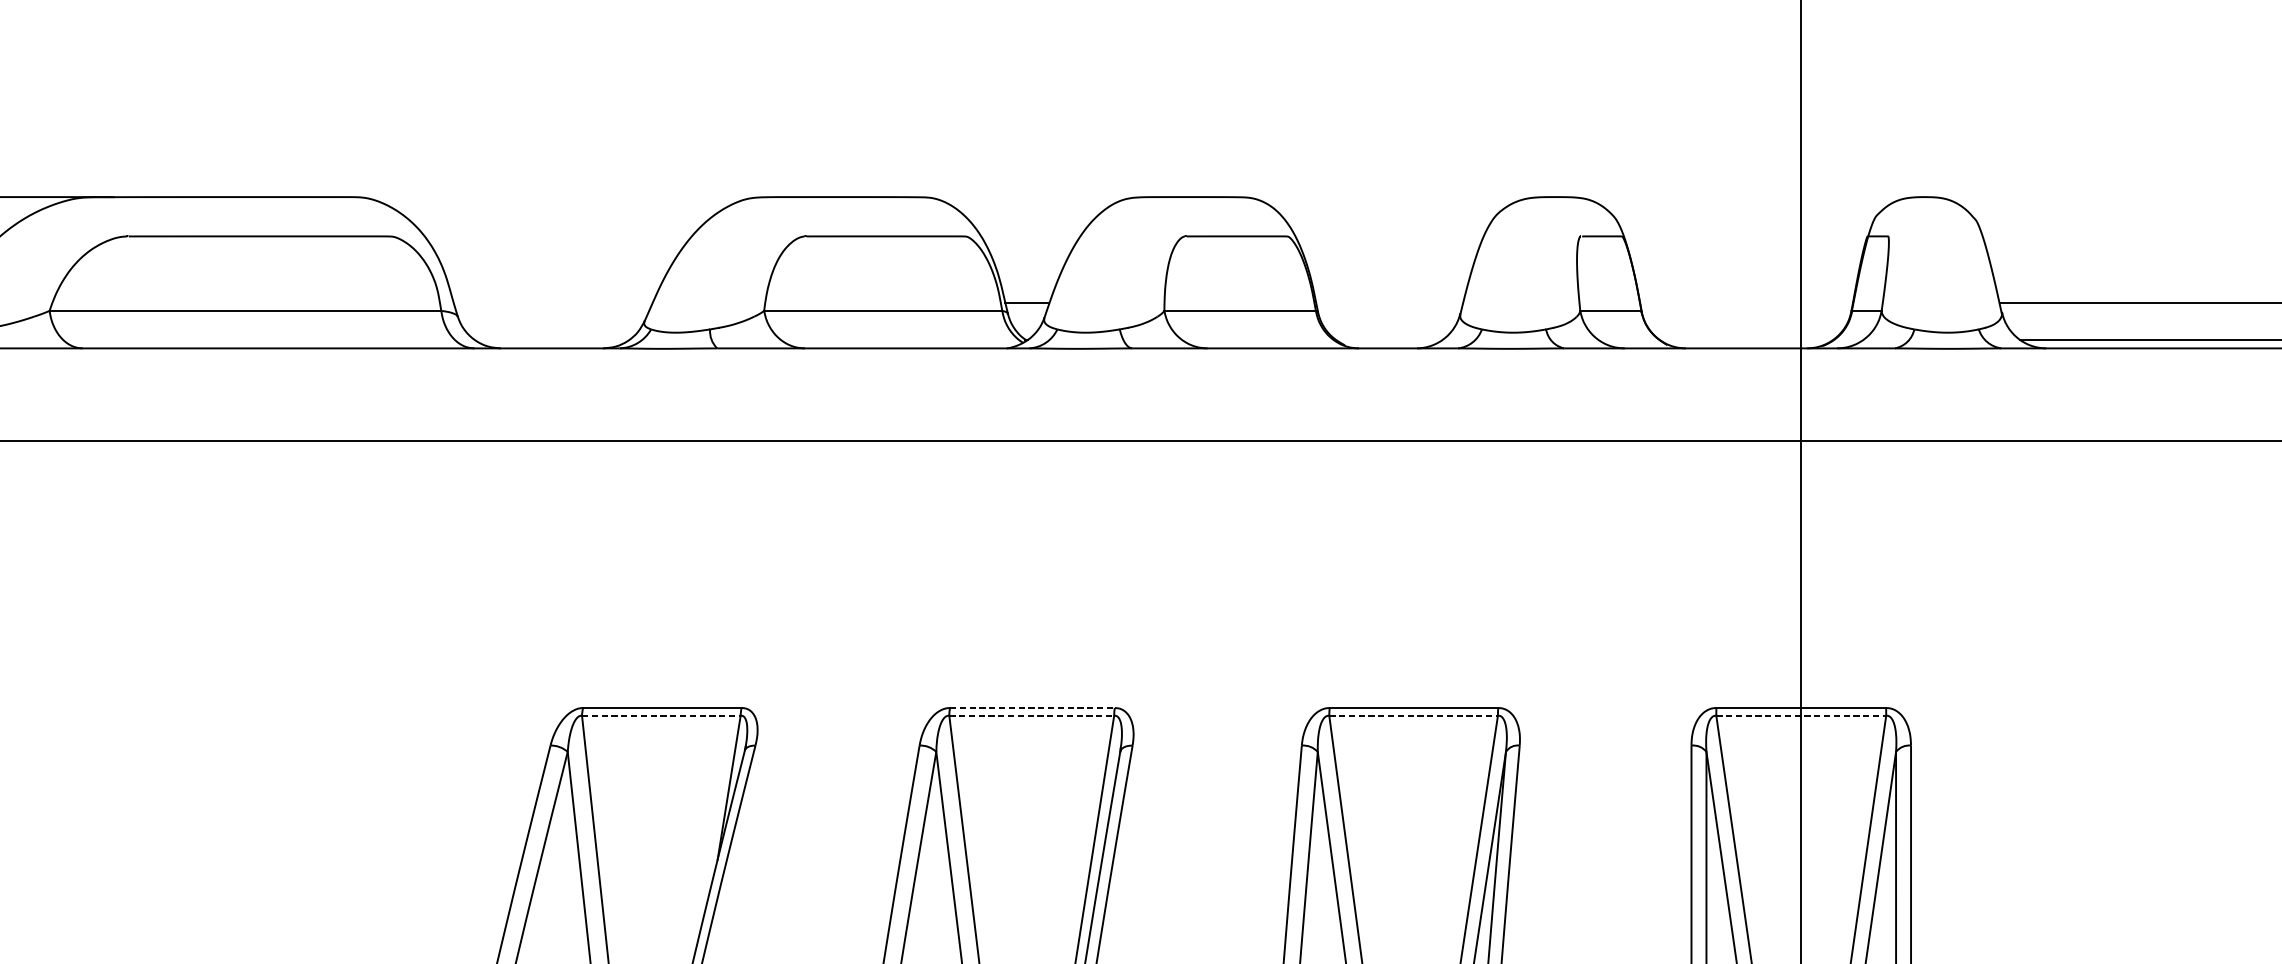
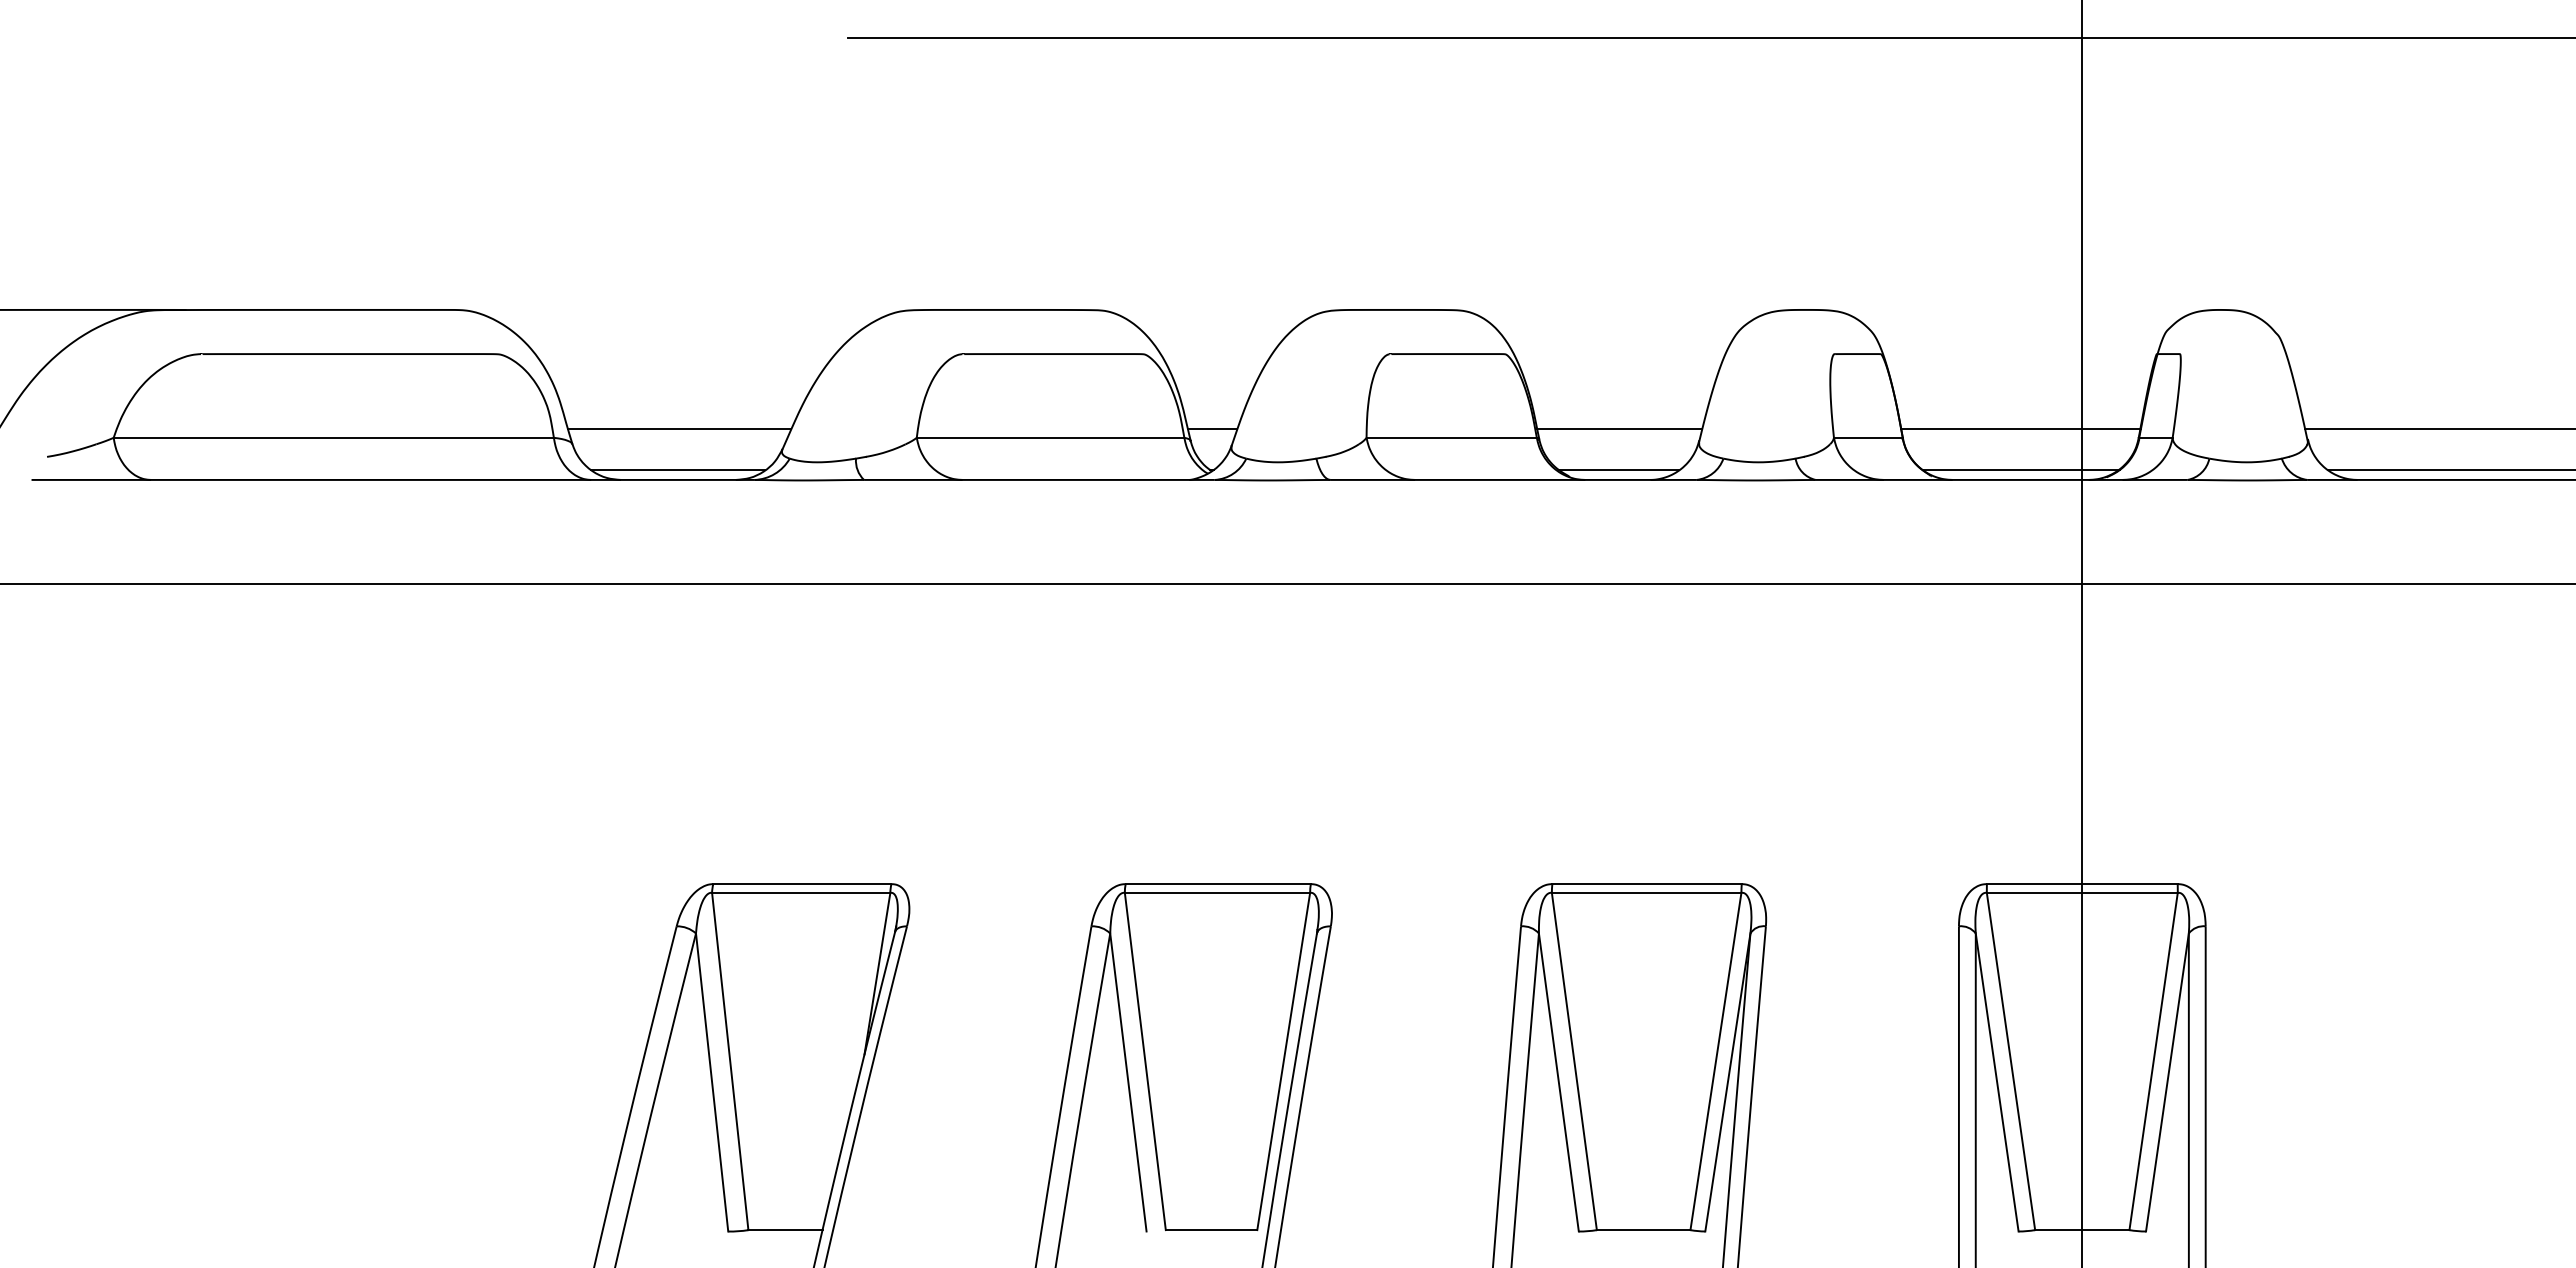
line: (553, 302) -> (679, 428), added
line: (1389, 302) -> (1619, 428), added
line: (1746, 302) -> (2020, 428), added
line: (551, 339) -> (677, 470), added
line: (1388, 339) -> (1618, 470), added
line: (1746, 339) -> (2020, 470), added
line: (1032, 708) -> (1218, 884), dashed -> solid
line: (661, 715) -> (801, 892), dashed -> solid
line: (1031, 715) -> (1217, 892), dashed -> solid
line: (1413, 715) -> (1646, 892), dashed -> solid
line: (1801, 715) -> (2082, 892), dashed -> solid

